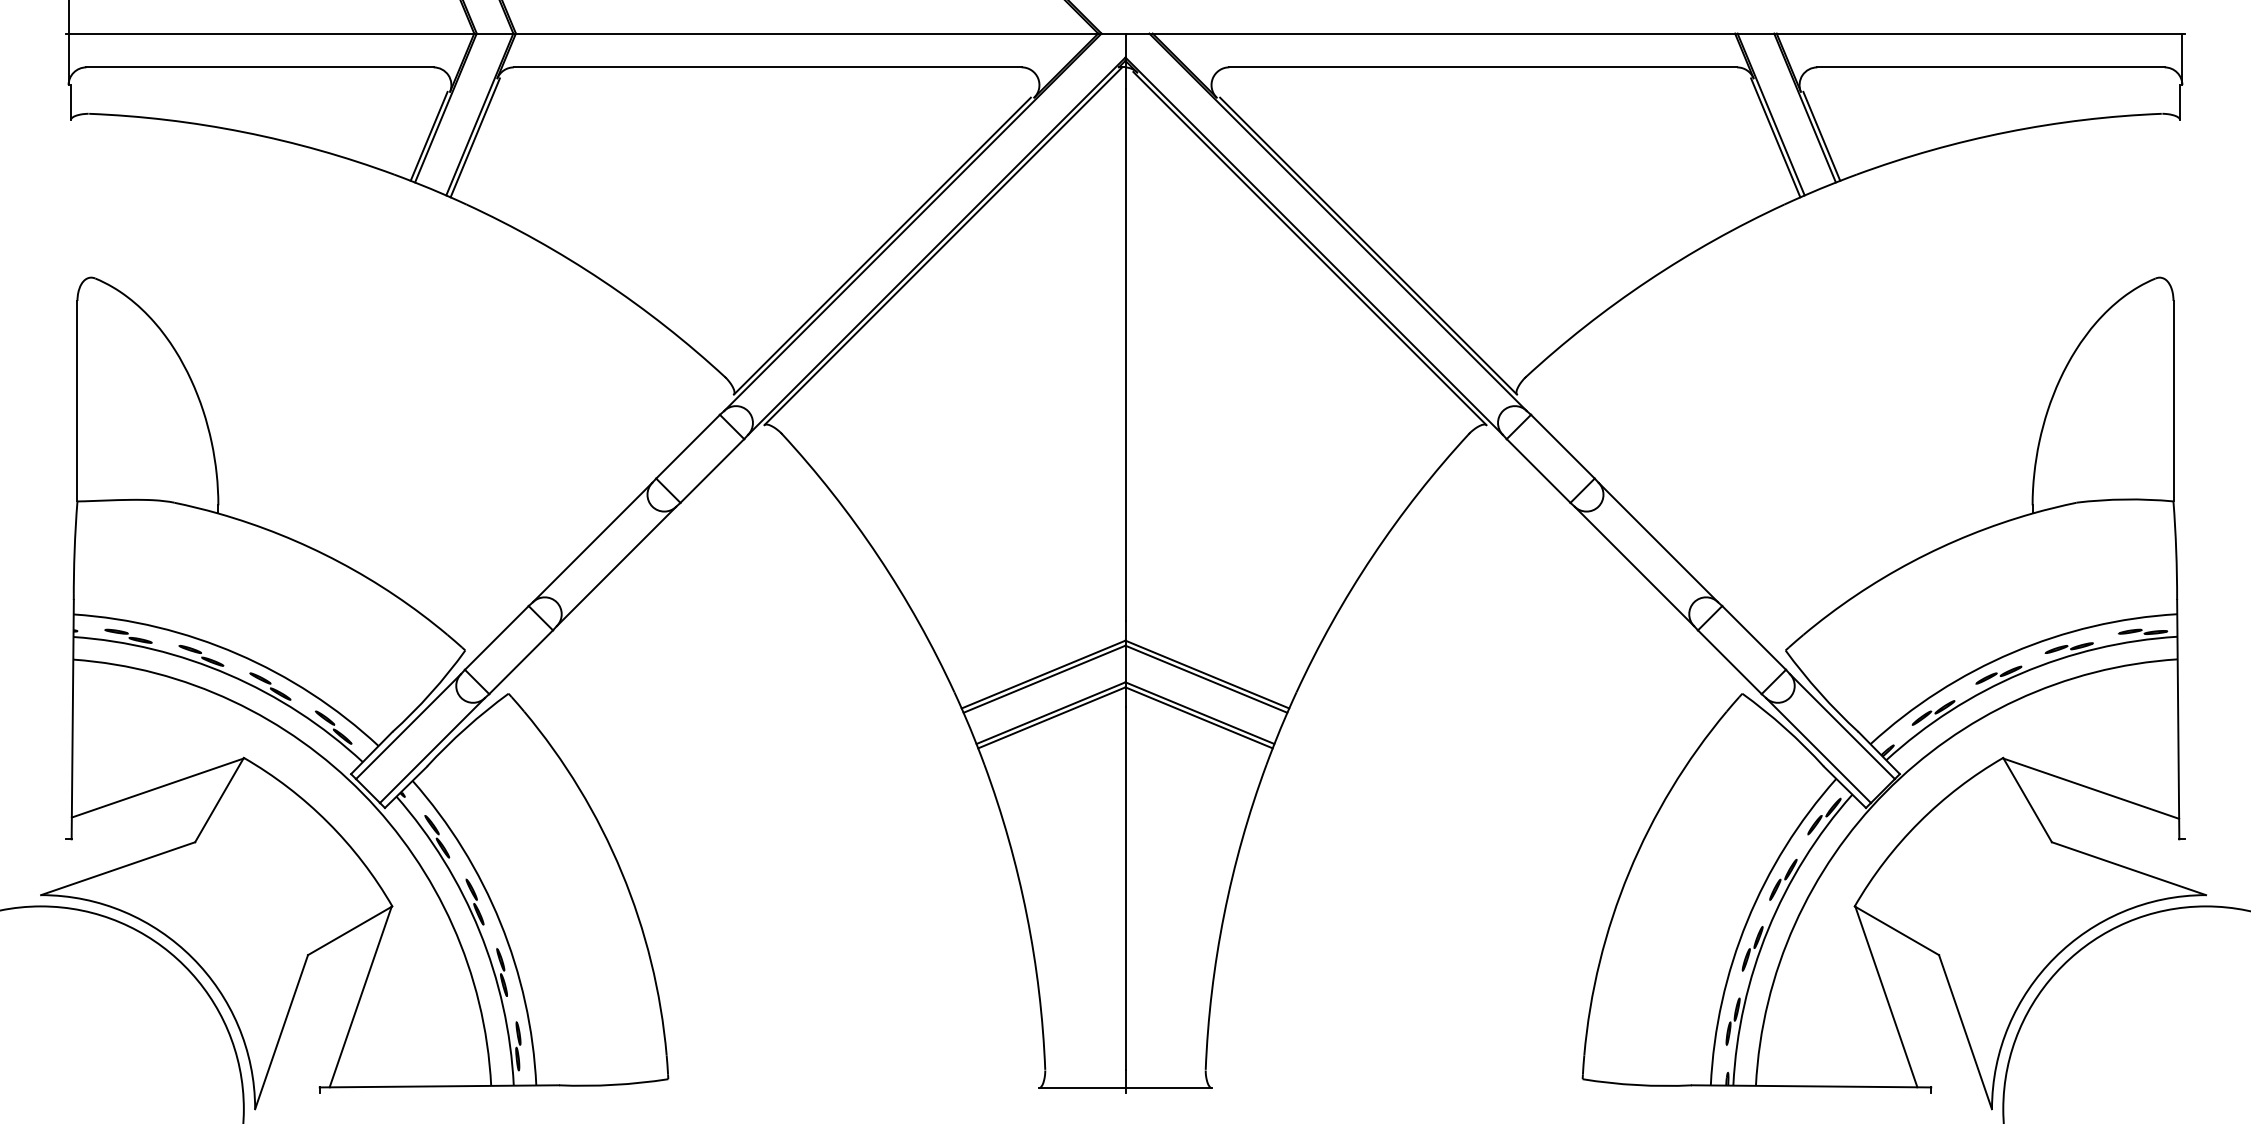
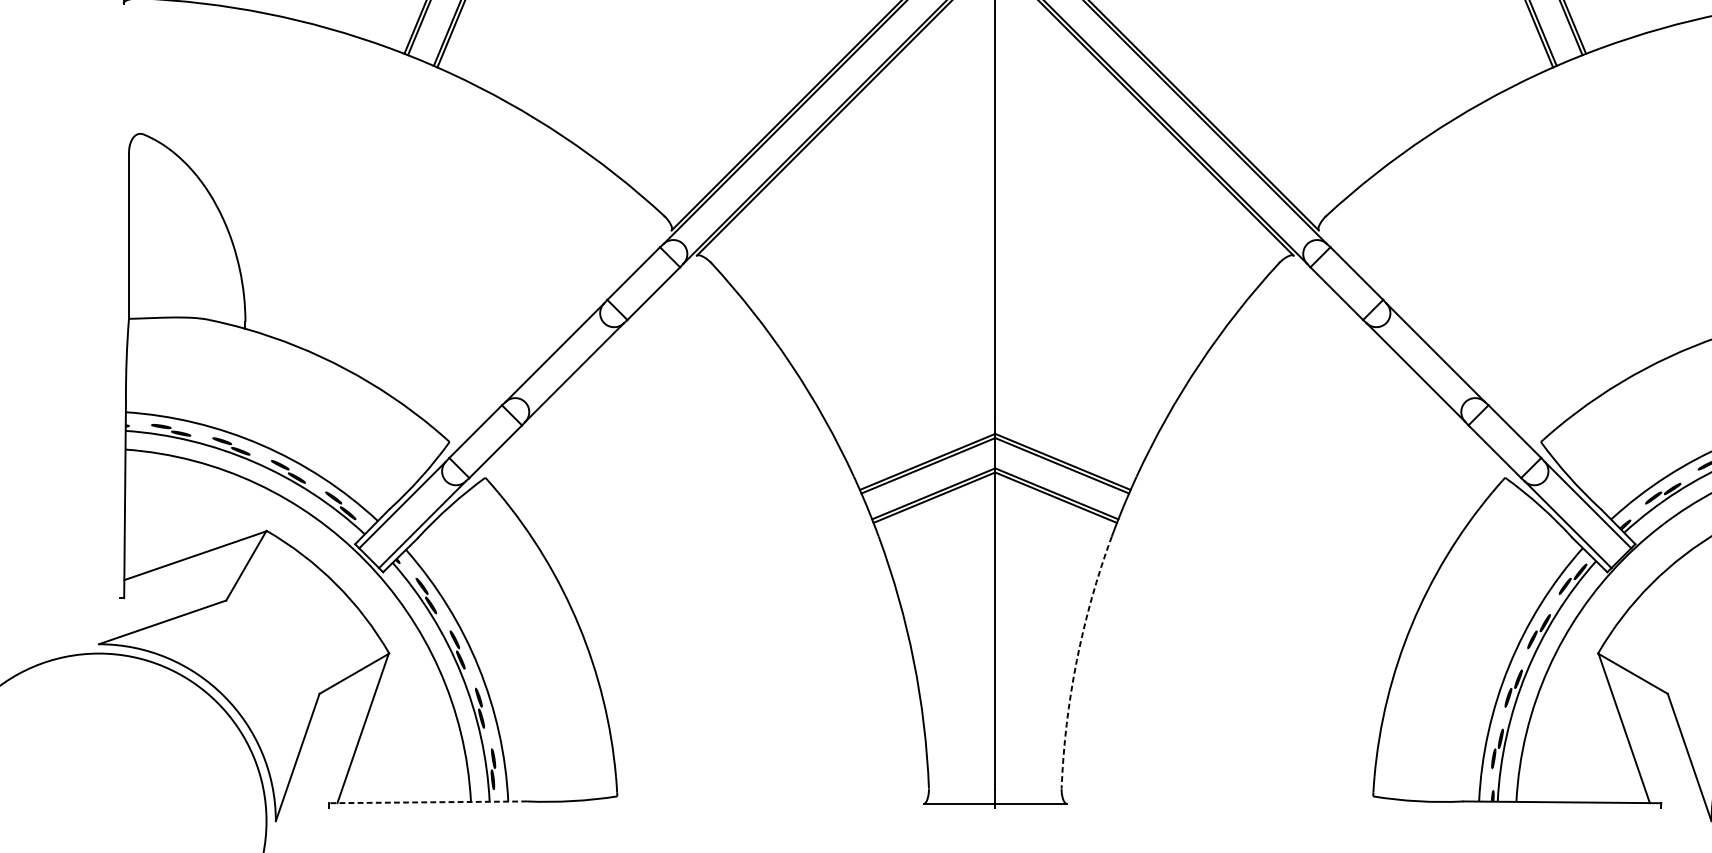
arc: (1224, 915) -> (1077, 661), solid -> dashed
line: (439, 1086) -> (428, 802), solid -> dashed

